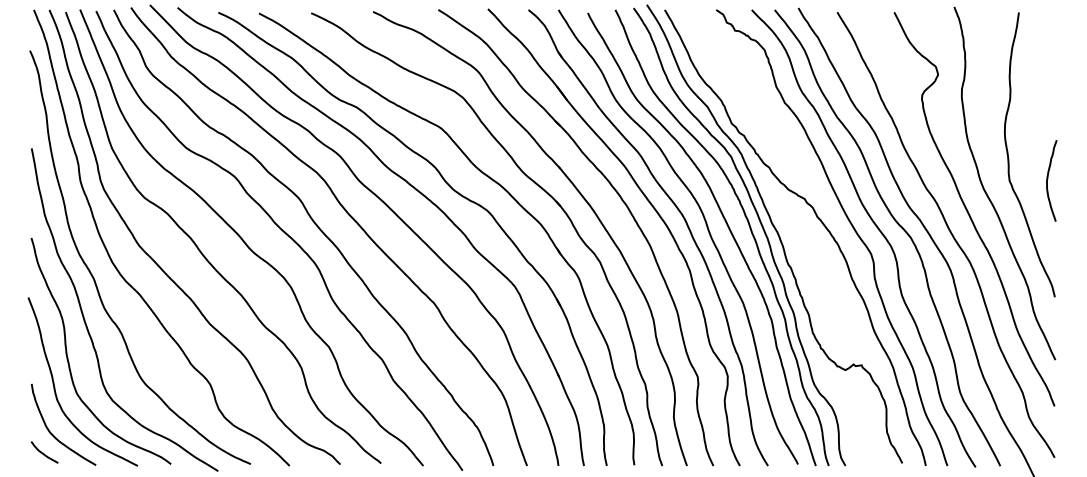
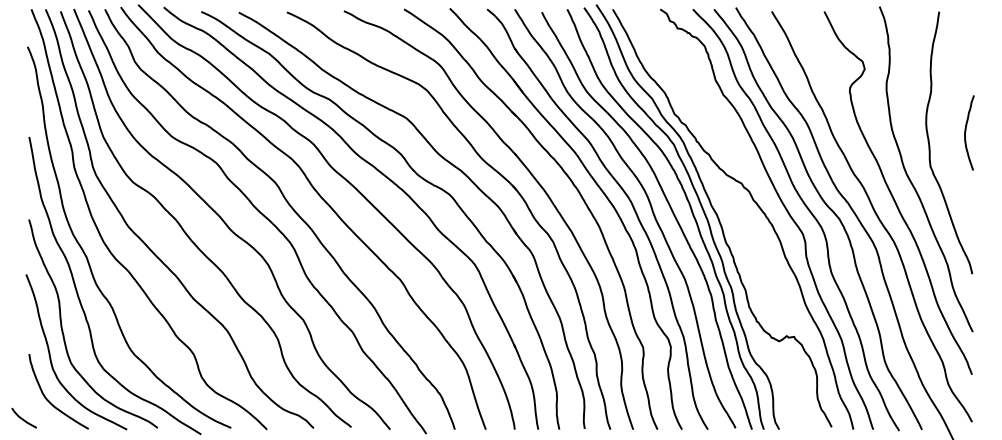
curve: (1048, 179) -> (966, 131), moved
curve: (43, 452) -> (23, 418), moved

